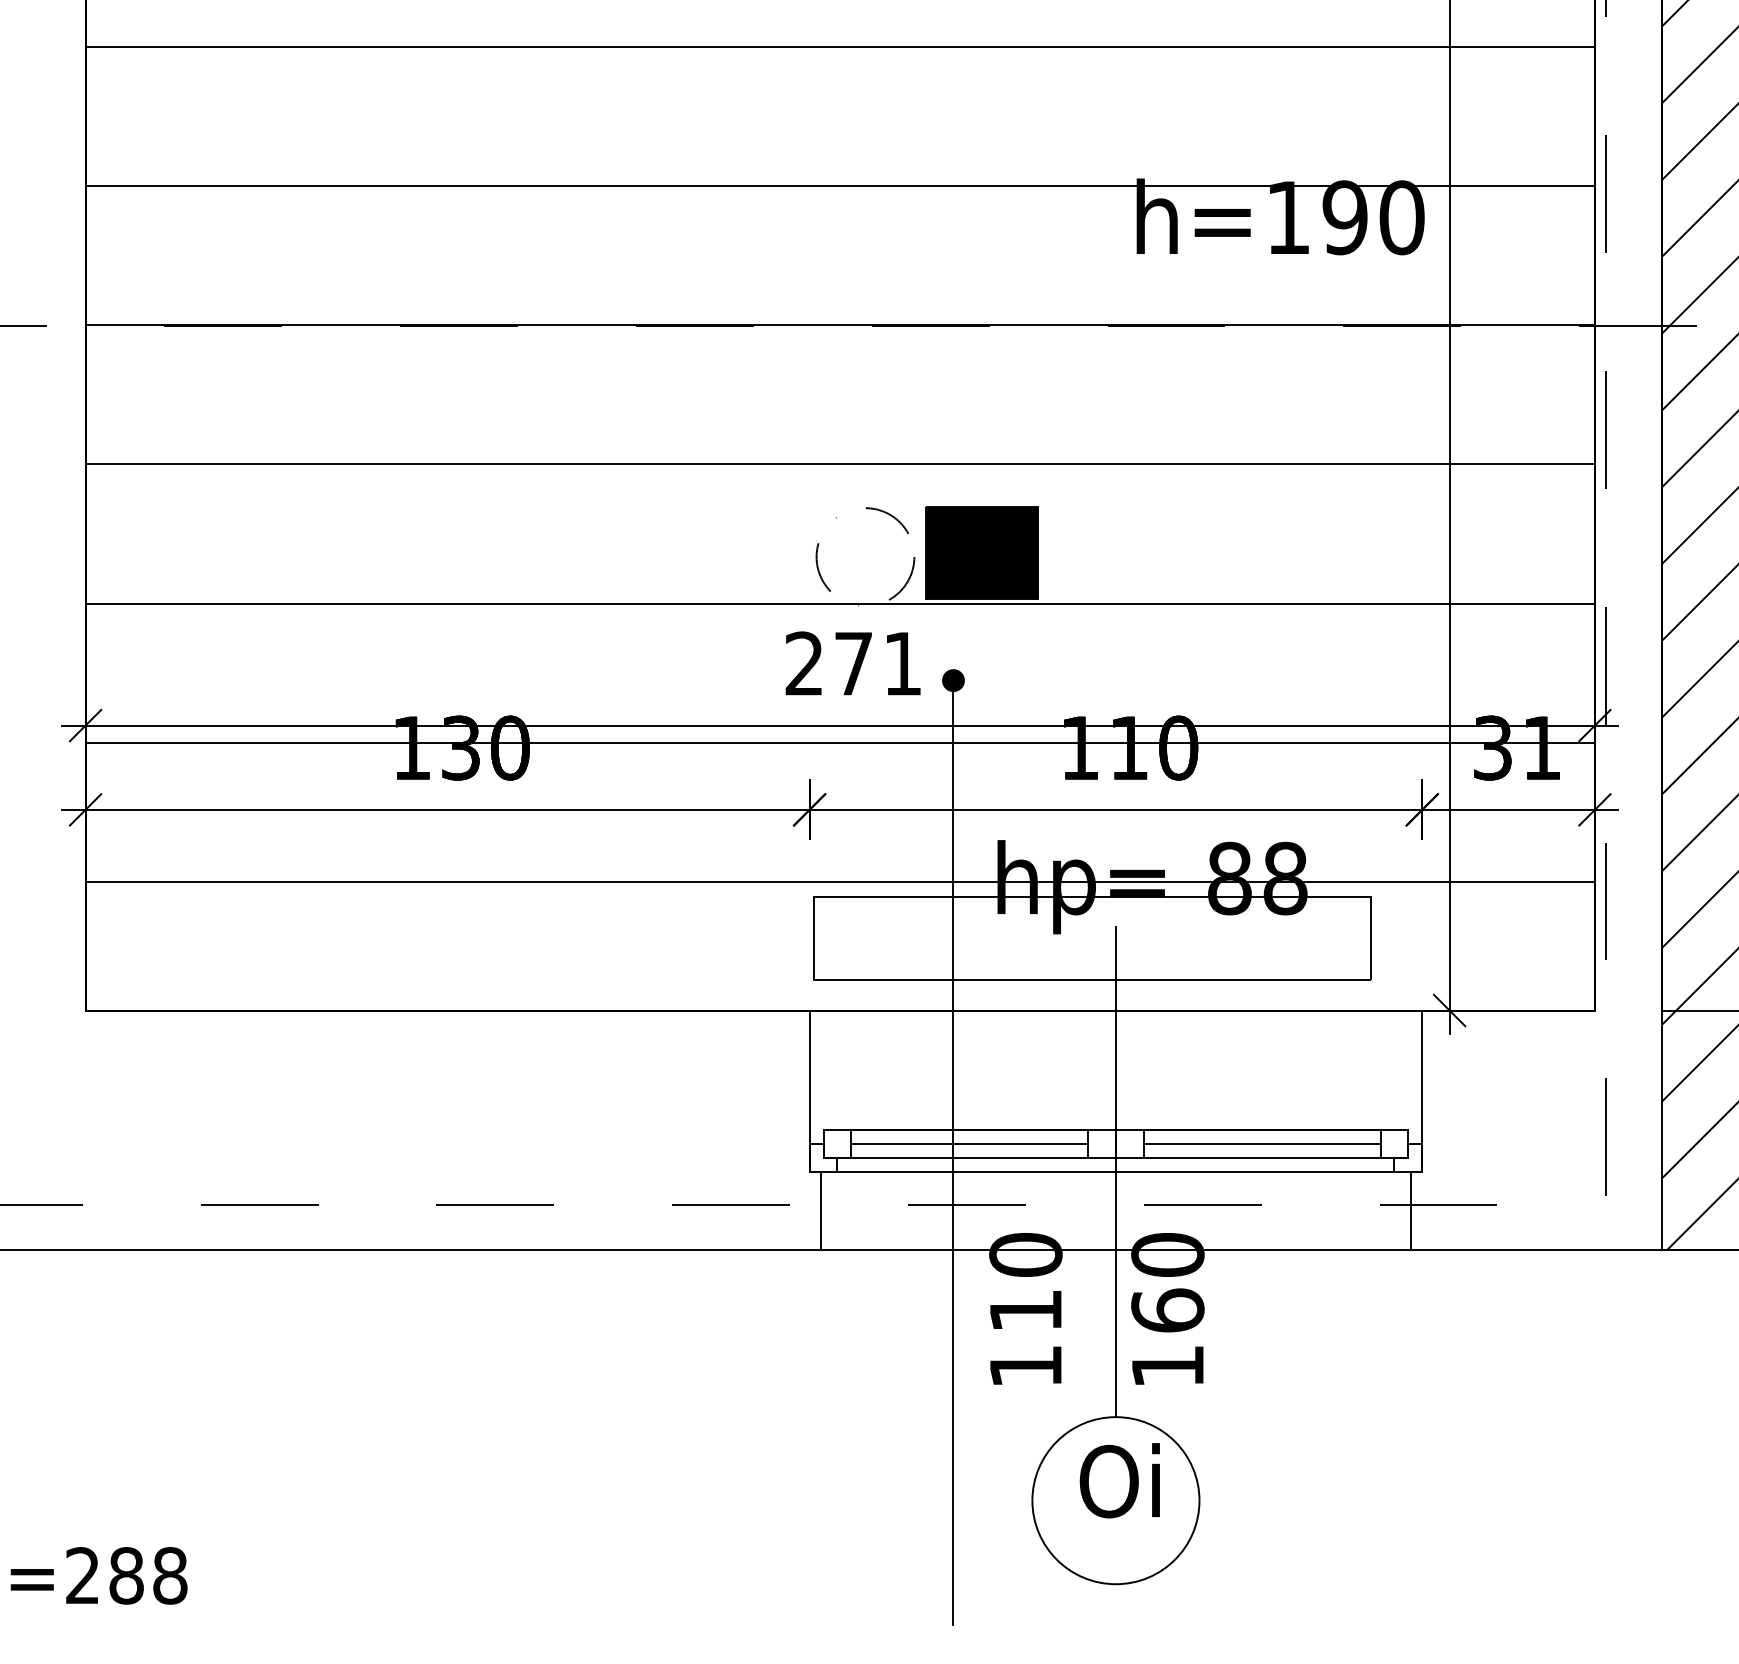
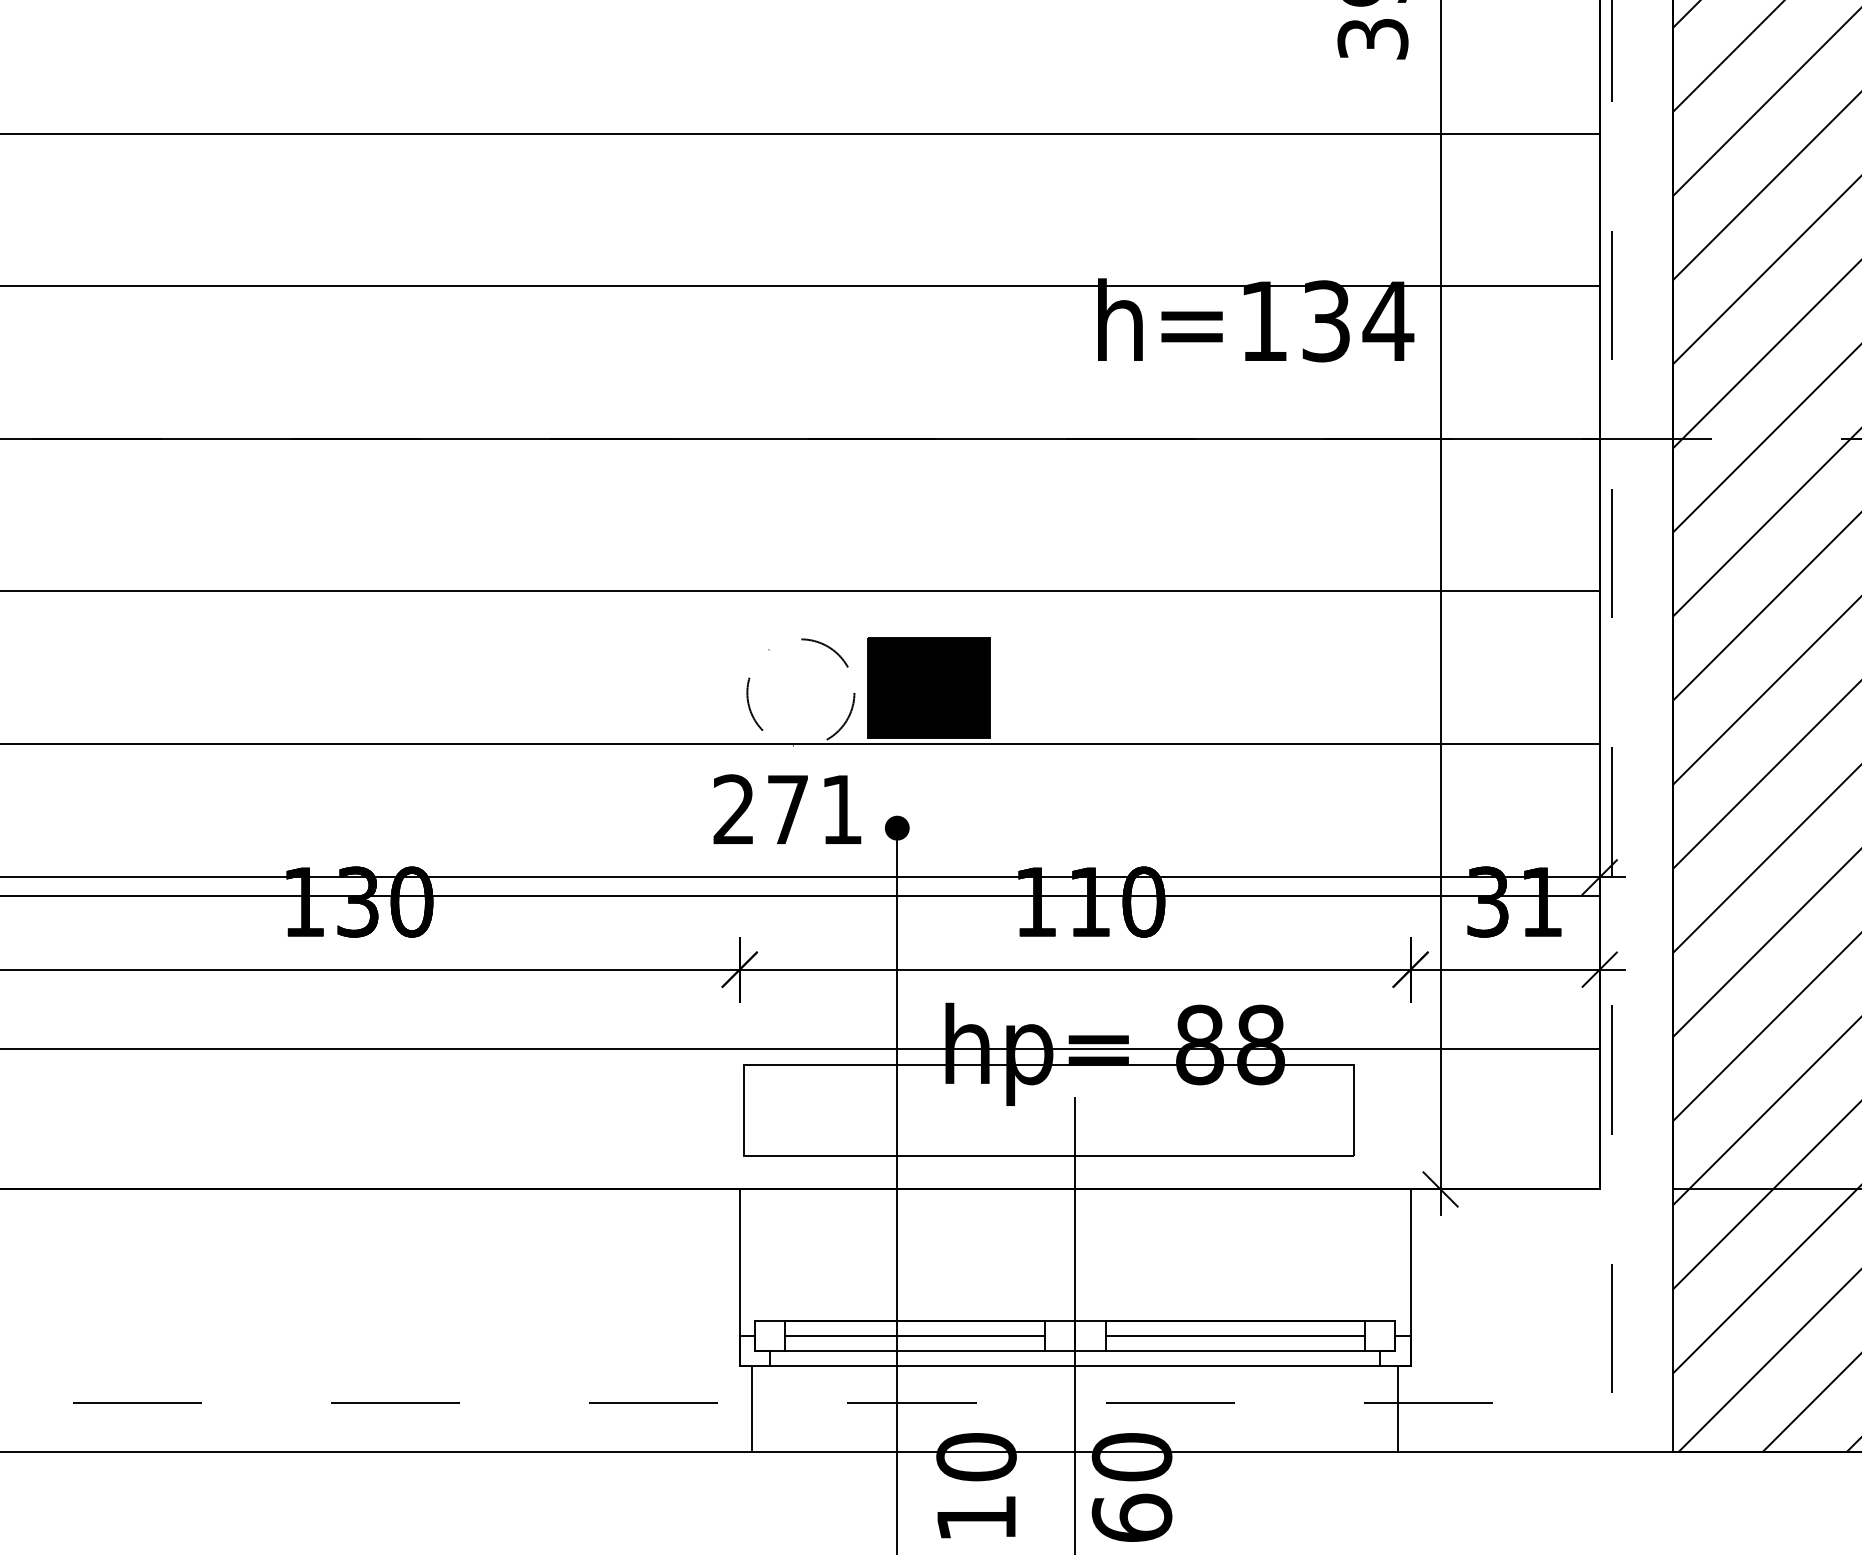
text: (1373, 217) -> (1357, 321), h=190 -> h=134

